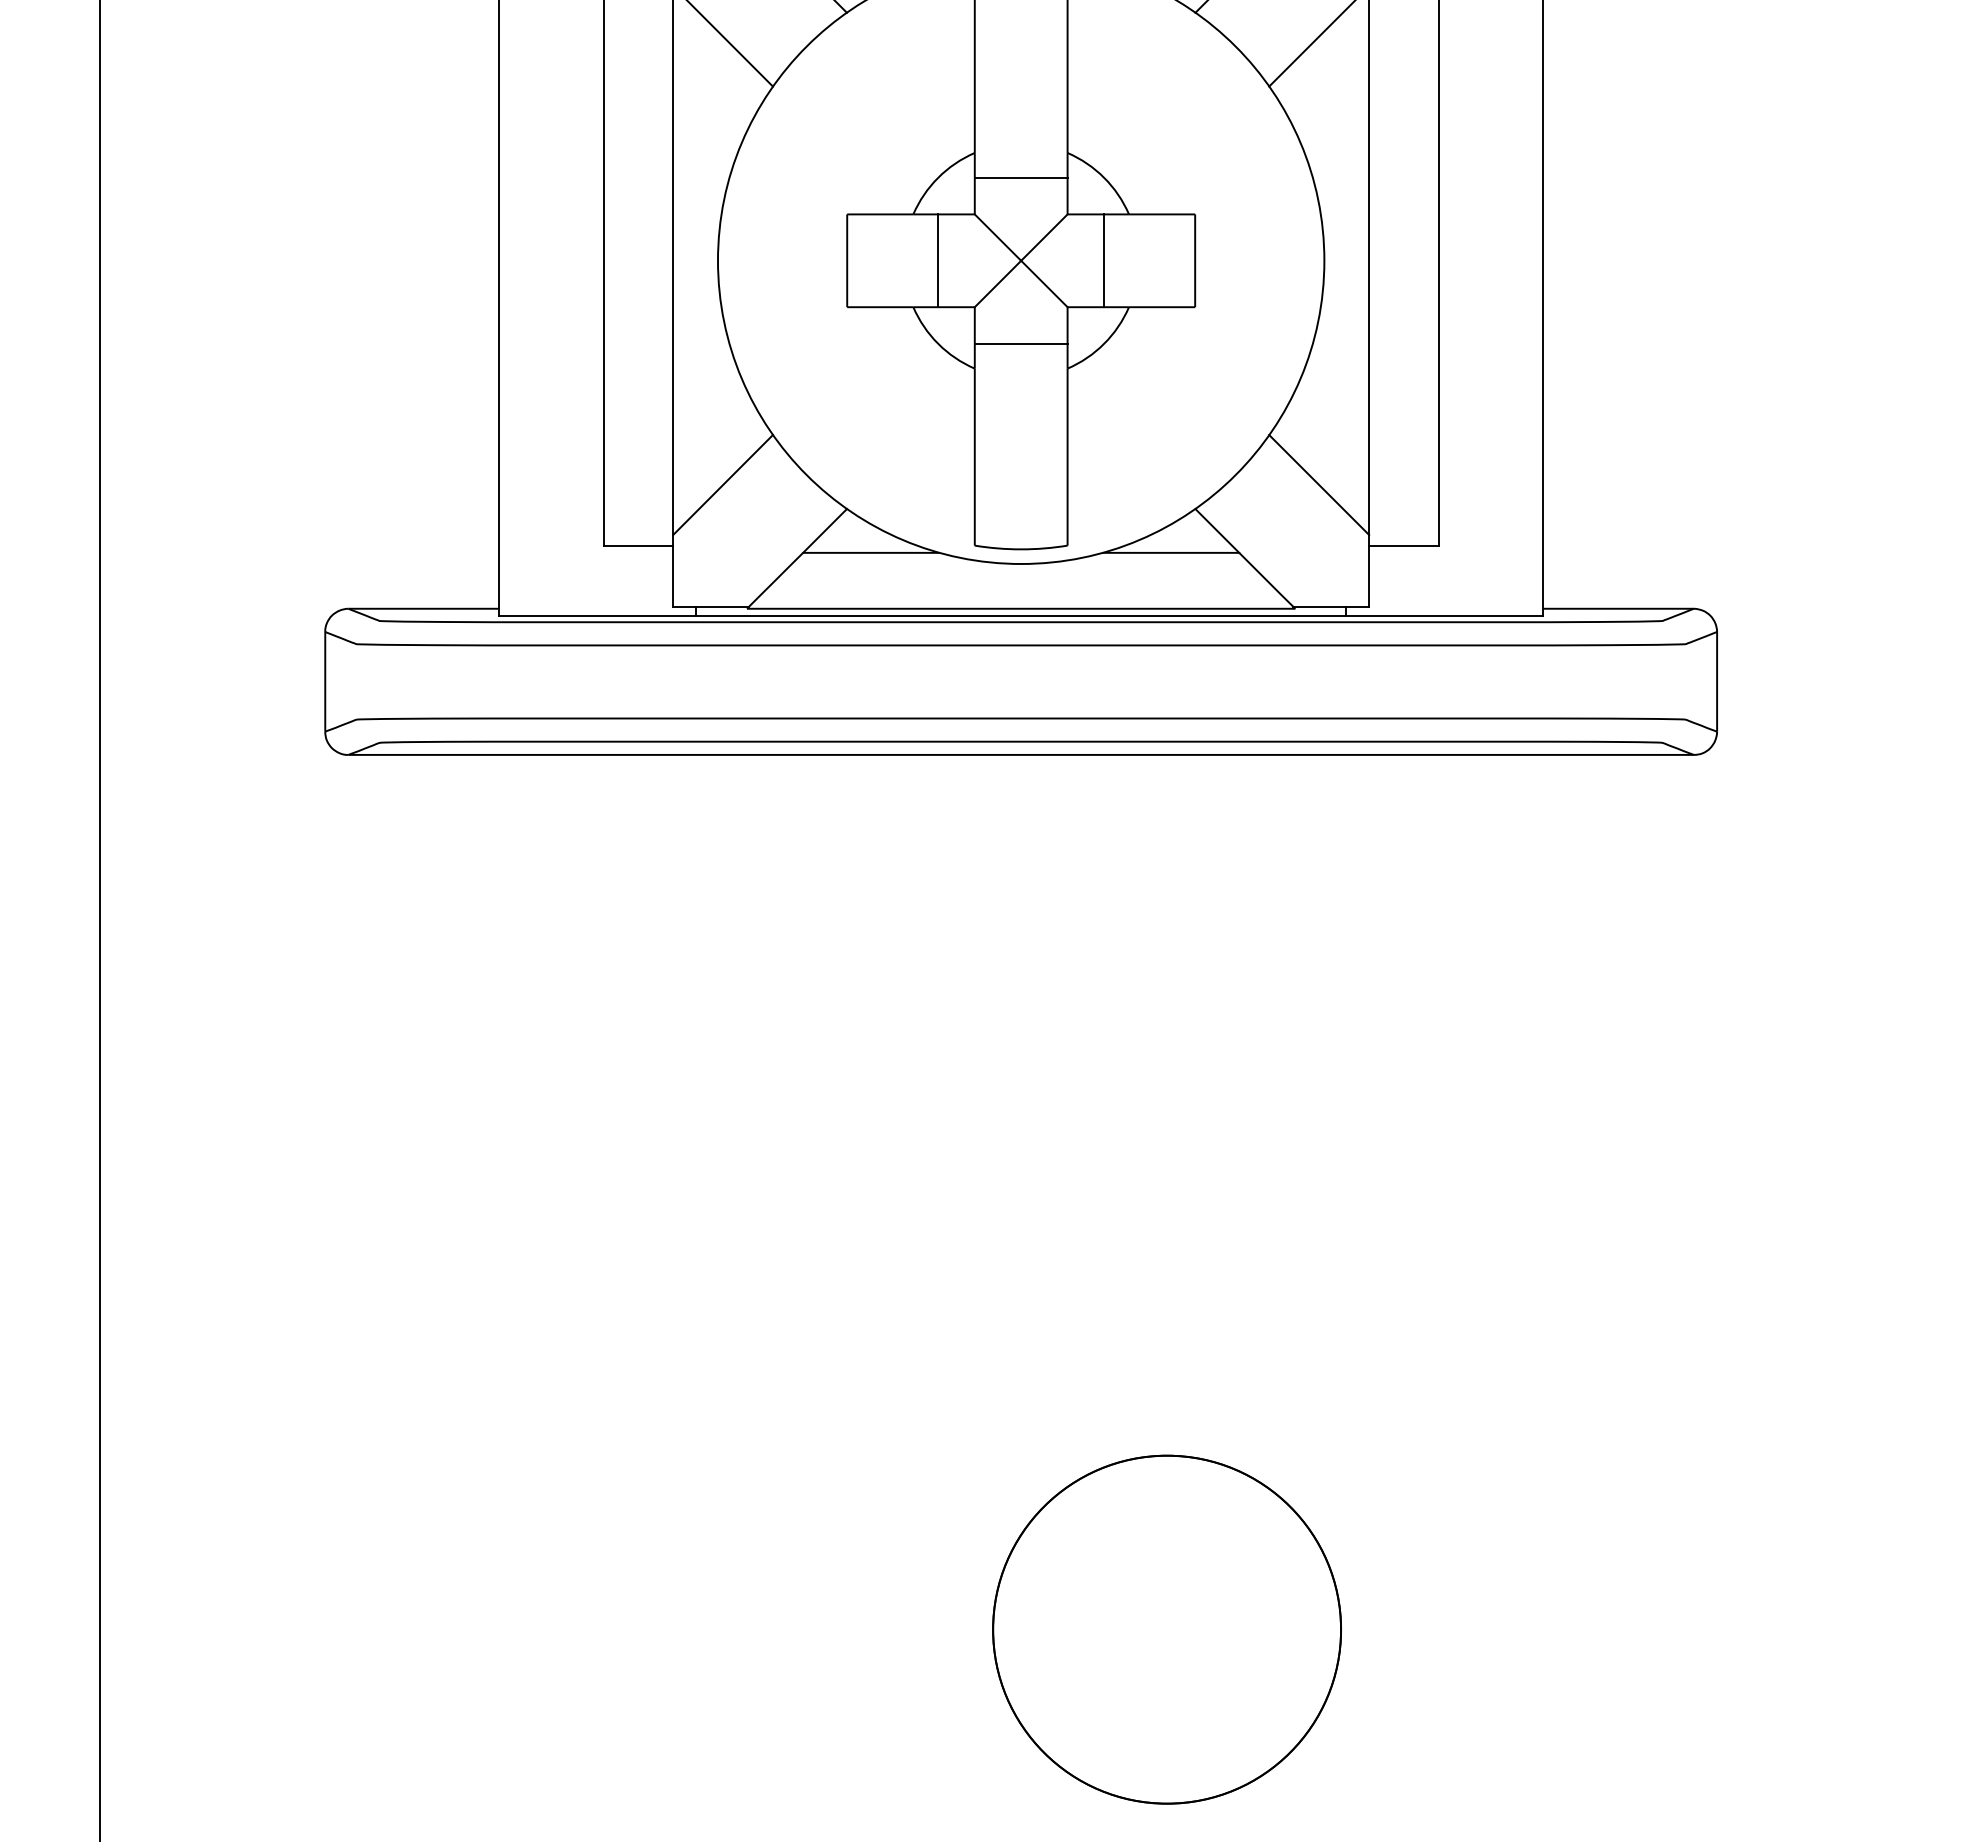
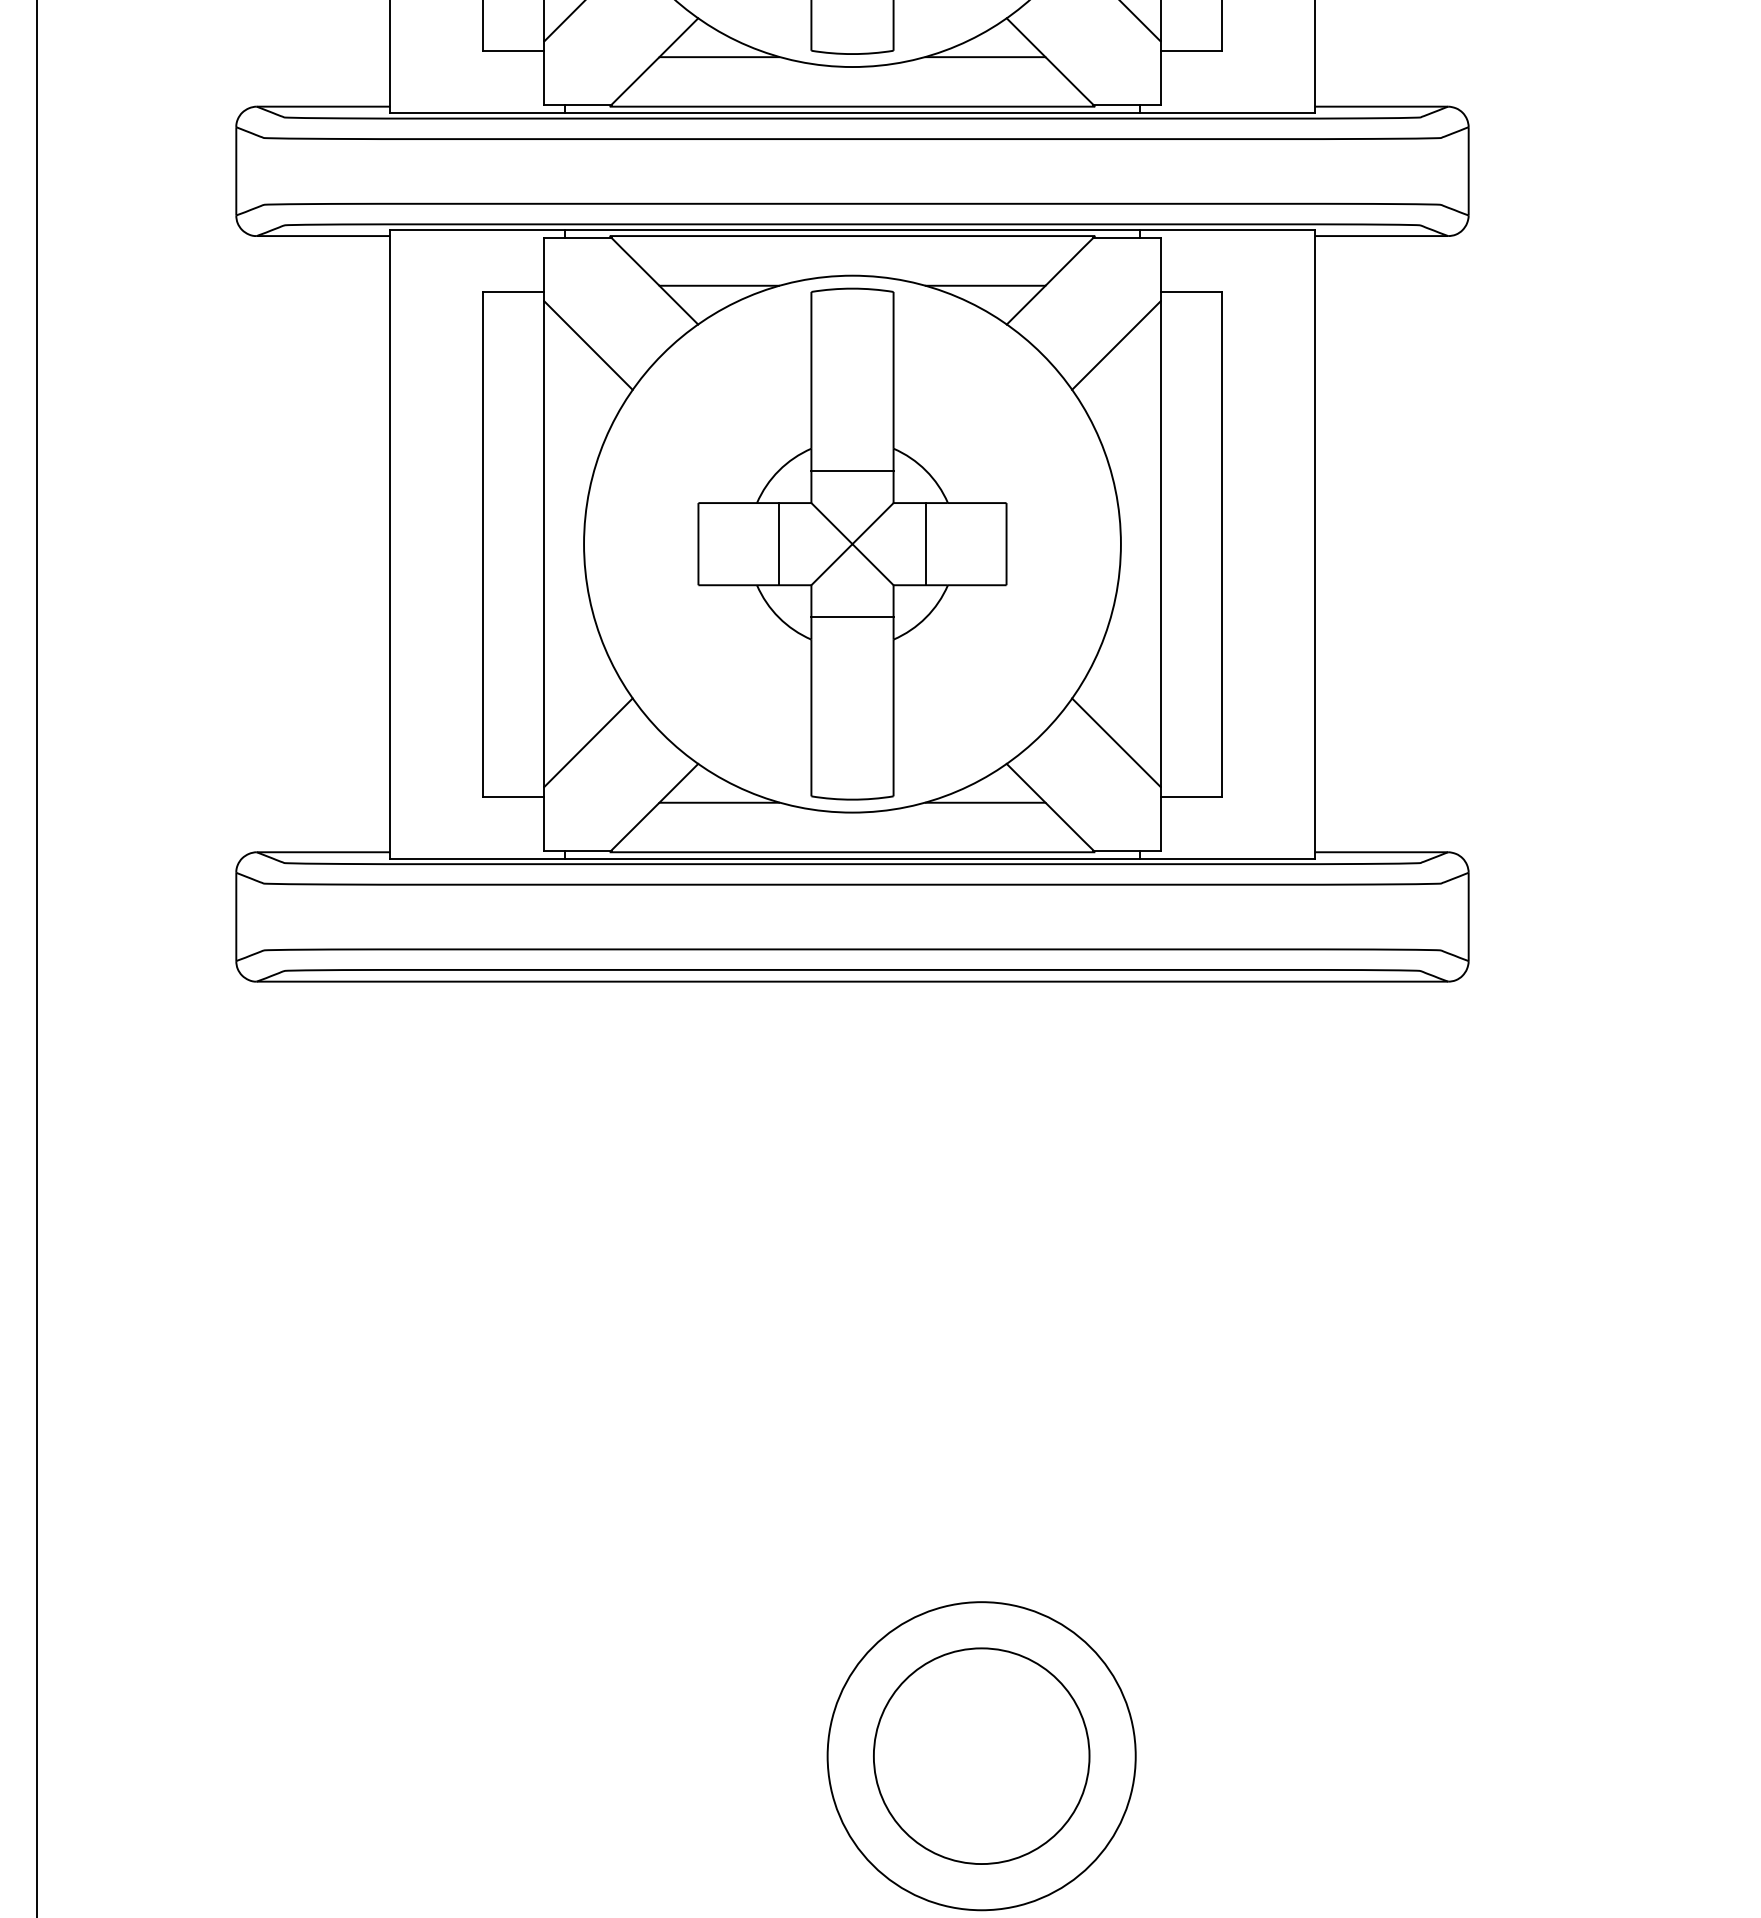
circle: (1166, 1630) -> (981, 1756), size x0.7

